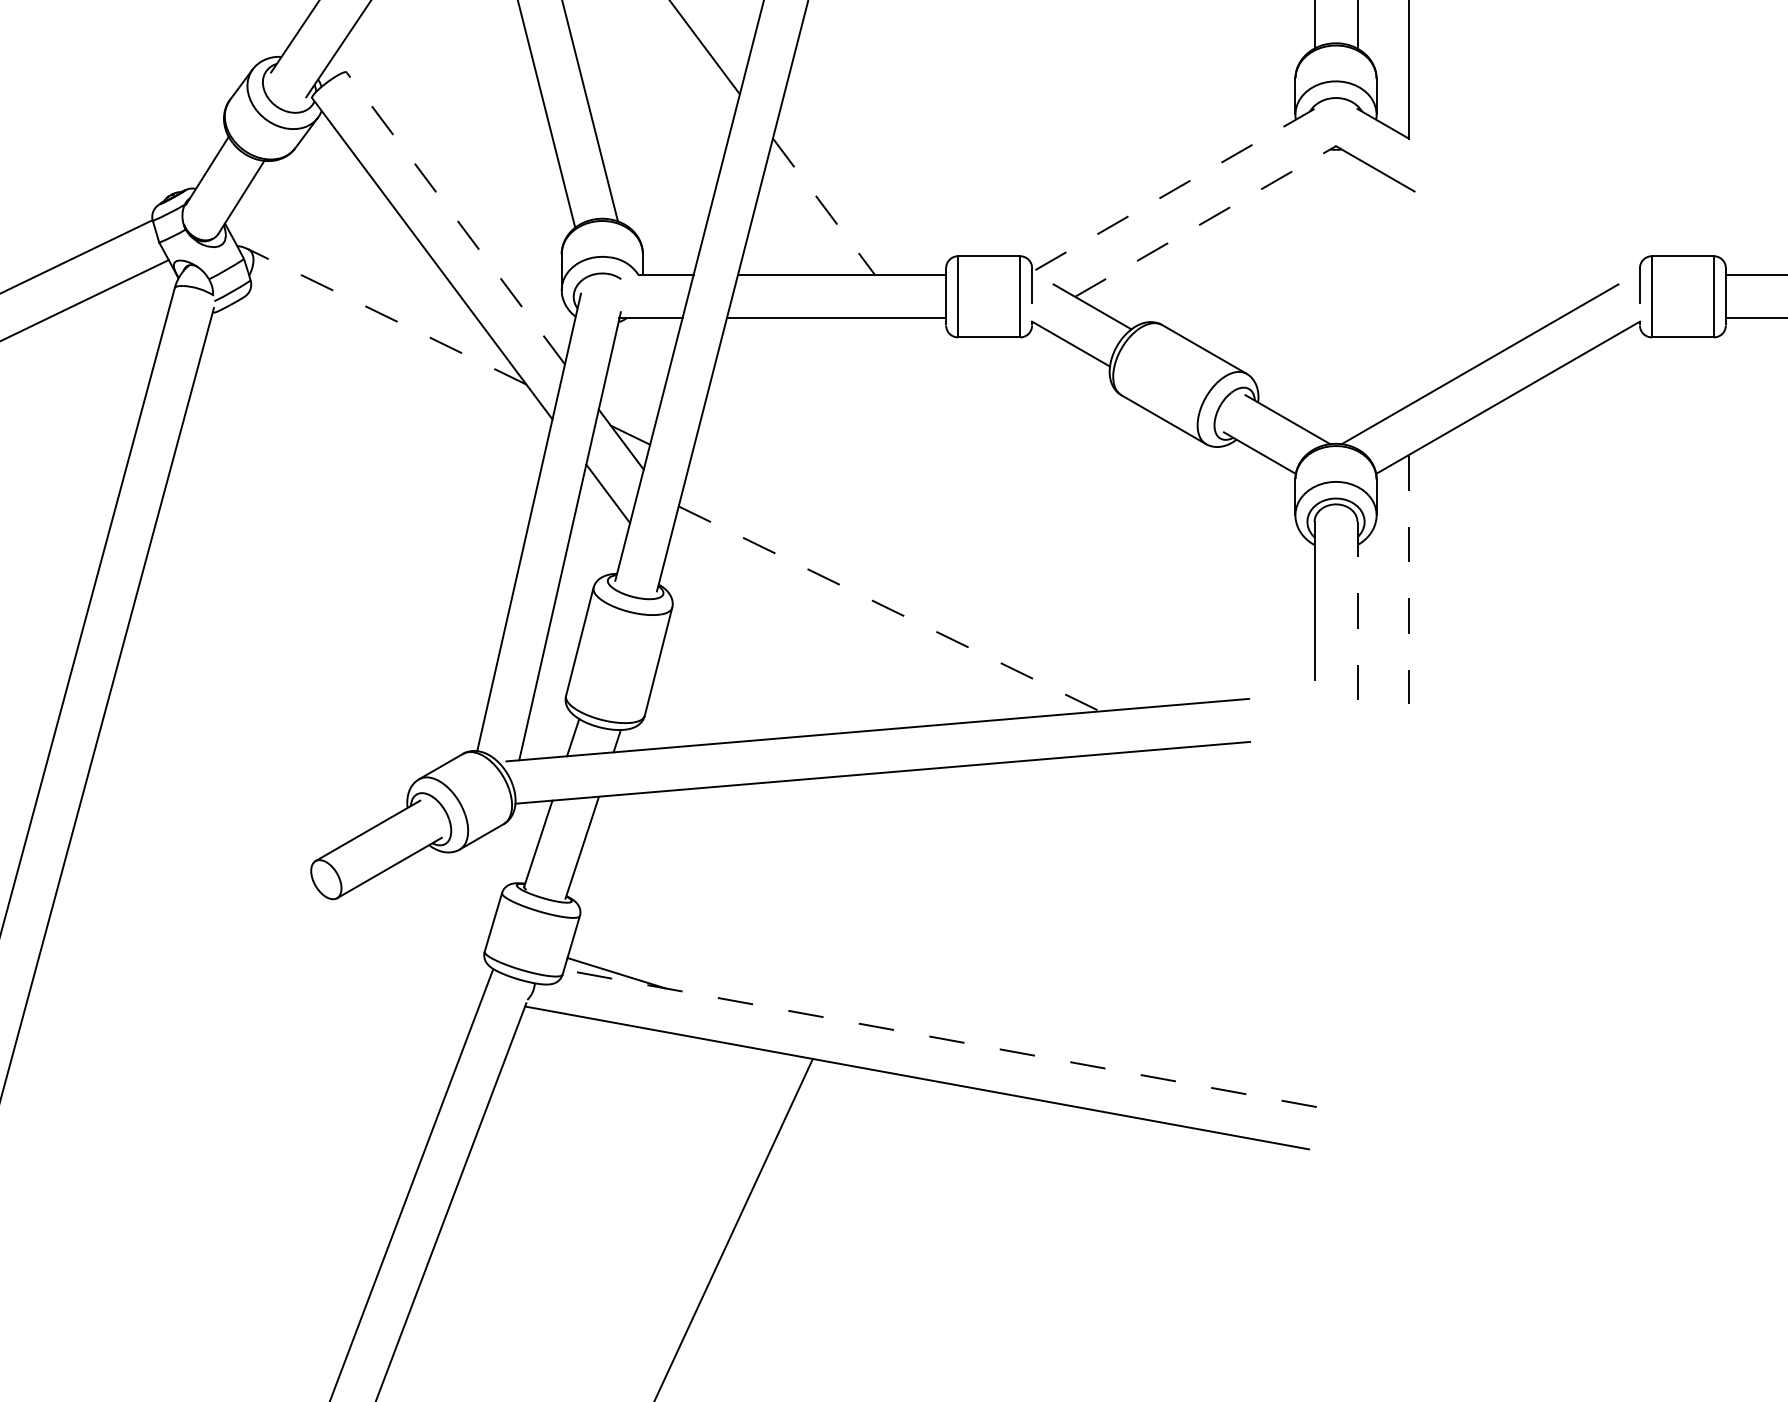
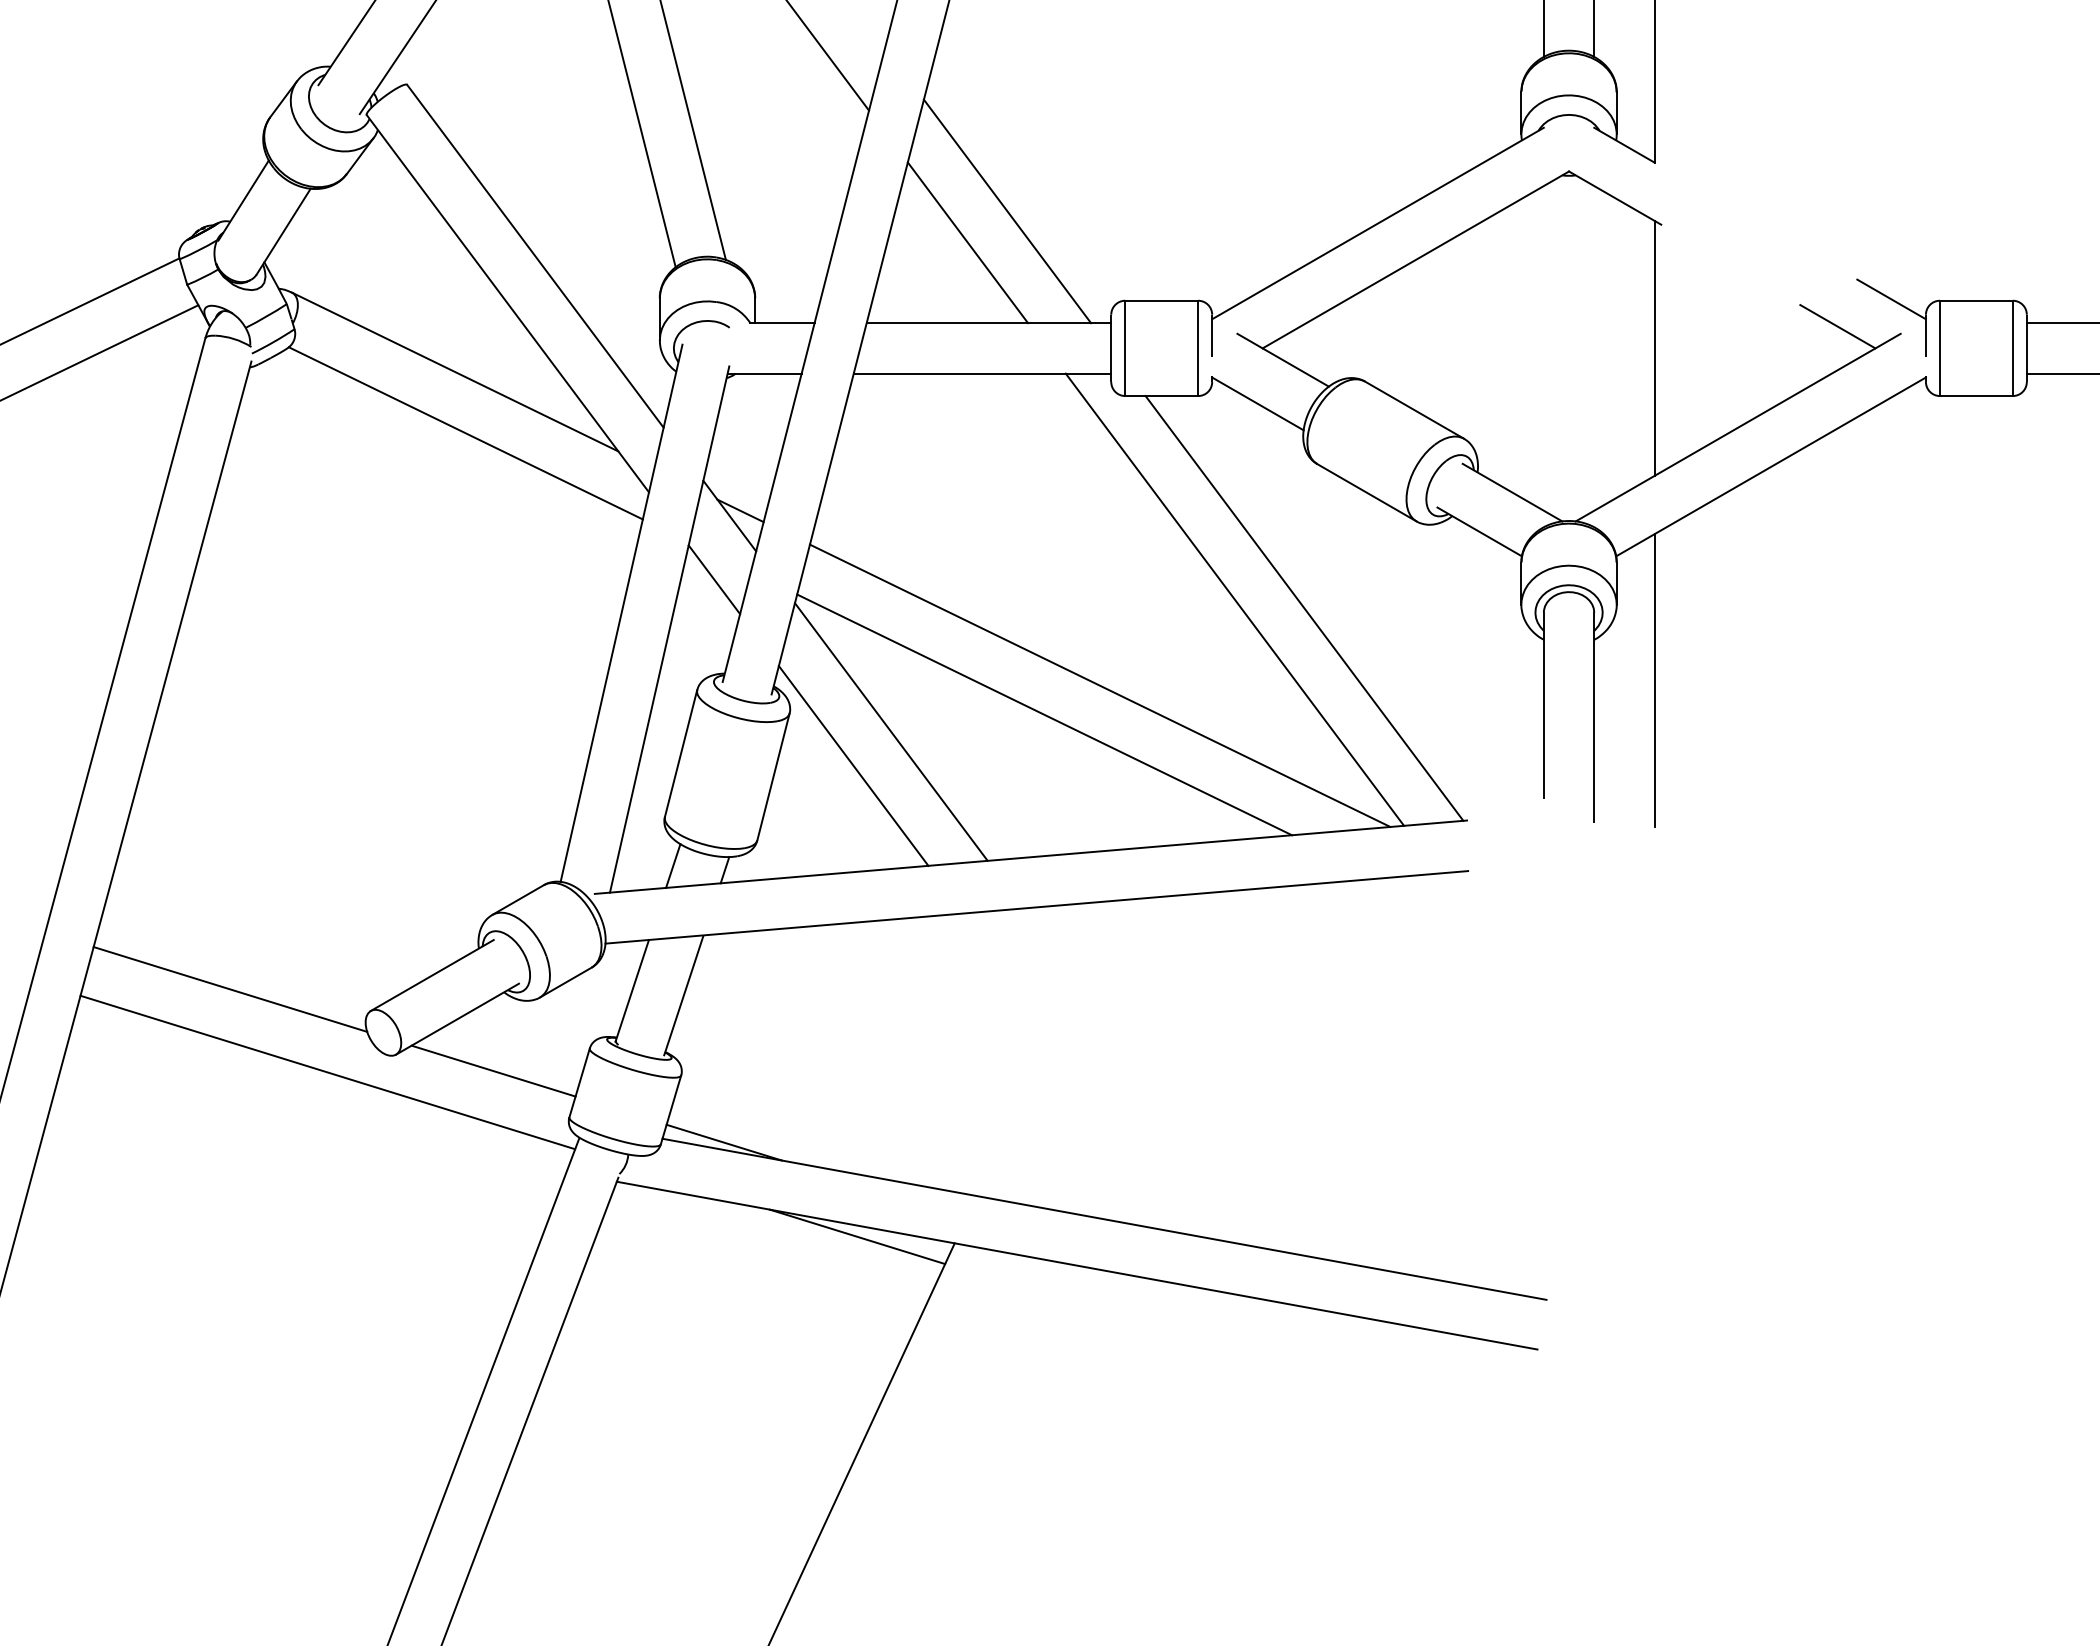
line: (857, 180) -> (1007, 211), added
line: (1172, 190) -> (1377, 223), dashed -> solid
line: (824, 207) -> (968, 243), dashed -> solid
line: (455, 217) -> (535, 255), dashed -> solid
line: (1205, 221) -> (1415, 259), dashed -> solid
line: (1610, 255) -> (1891, 299), added
line: (1564, 278) -> (1837, 326), added
line: (1408, 296) -> (1654, 347), added
line: (386, 316) -> (454, 371), dashed -> solid
line: (396, 369) -> (465, 433), added
line: (1051, 510) -> (1234, 599), added
line: (1110, 518) -> (1304, 608), added
line: (1408, 580) -> (1654, 681), dashed -> solid
line: (936, 583) -> (1099, 685), added
line: (890, 609) -> (1045, 715), dashed -> solid
line: (1357, 611) -> (1594, 717), dashed -> solid
line: (758, 623) -> (890, 731), added
line: (726, 652) -> (853, 765), added
line: (196, 842) -> (230, 989), added
line: (420, 911) -> (493, 1070), added
line: (278, 913) -> (327, 1072), added
line: (940, 1038) -> (1104, 1219), dashed -> solid
line: (730, 1053) -> (857, 1236), added

